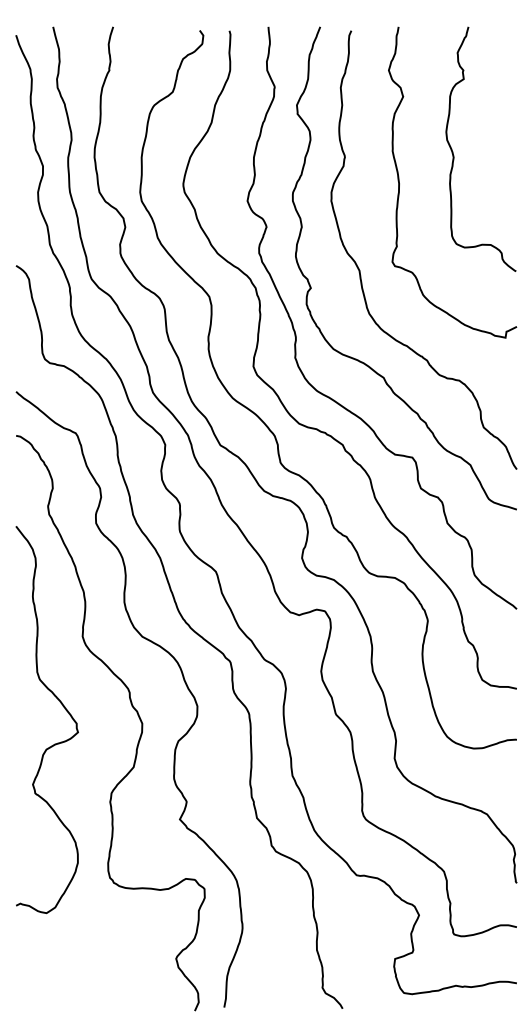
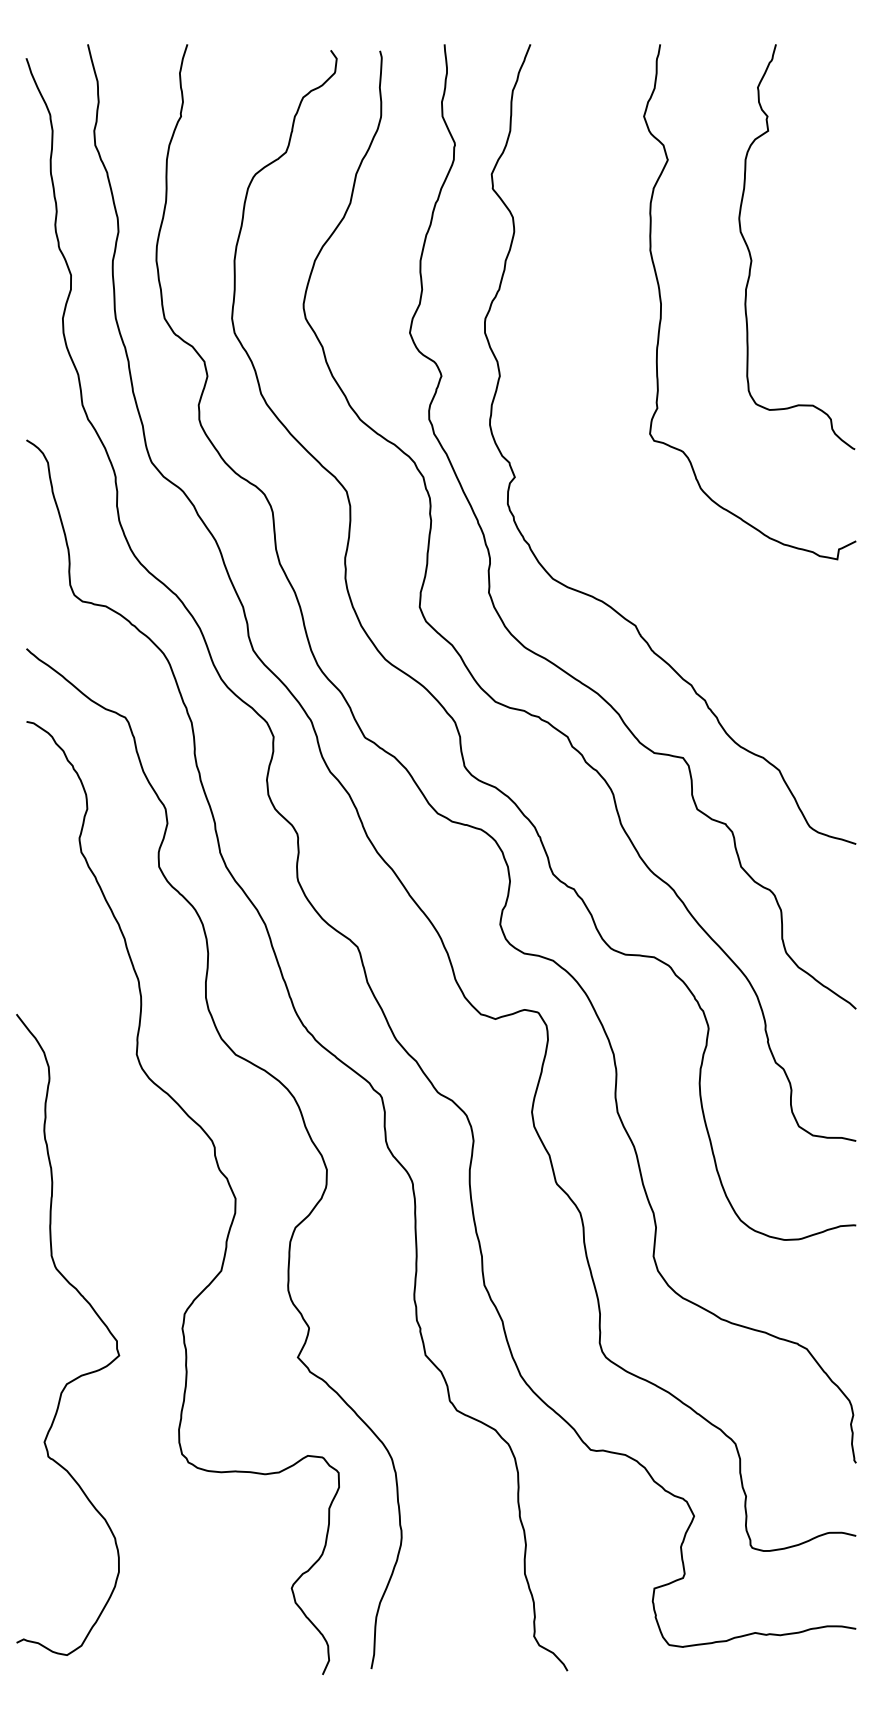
curve: (360, 270) -> (597, 447), removed
curve: (62, 706) -> (93, 1312), moved

